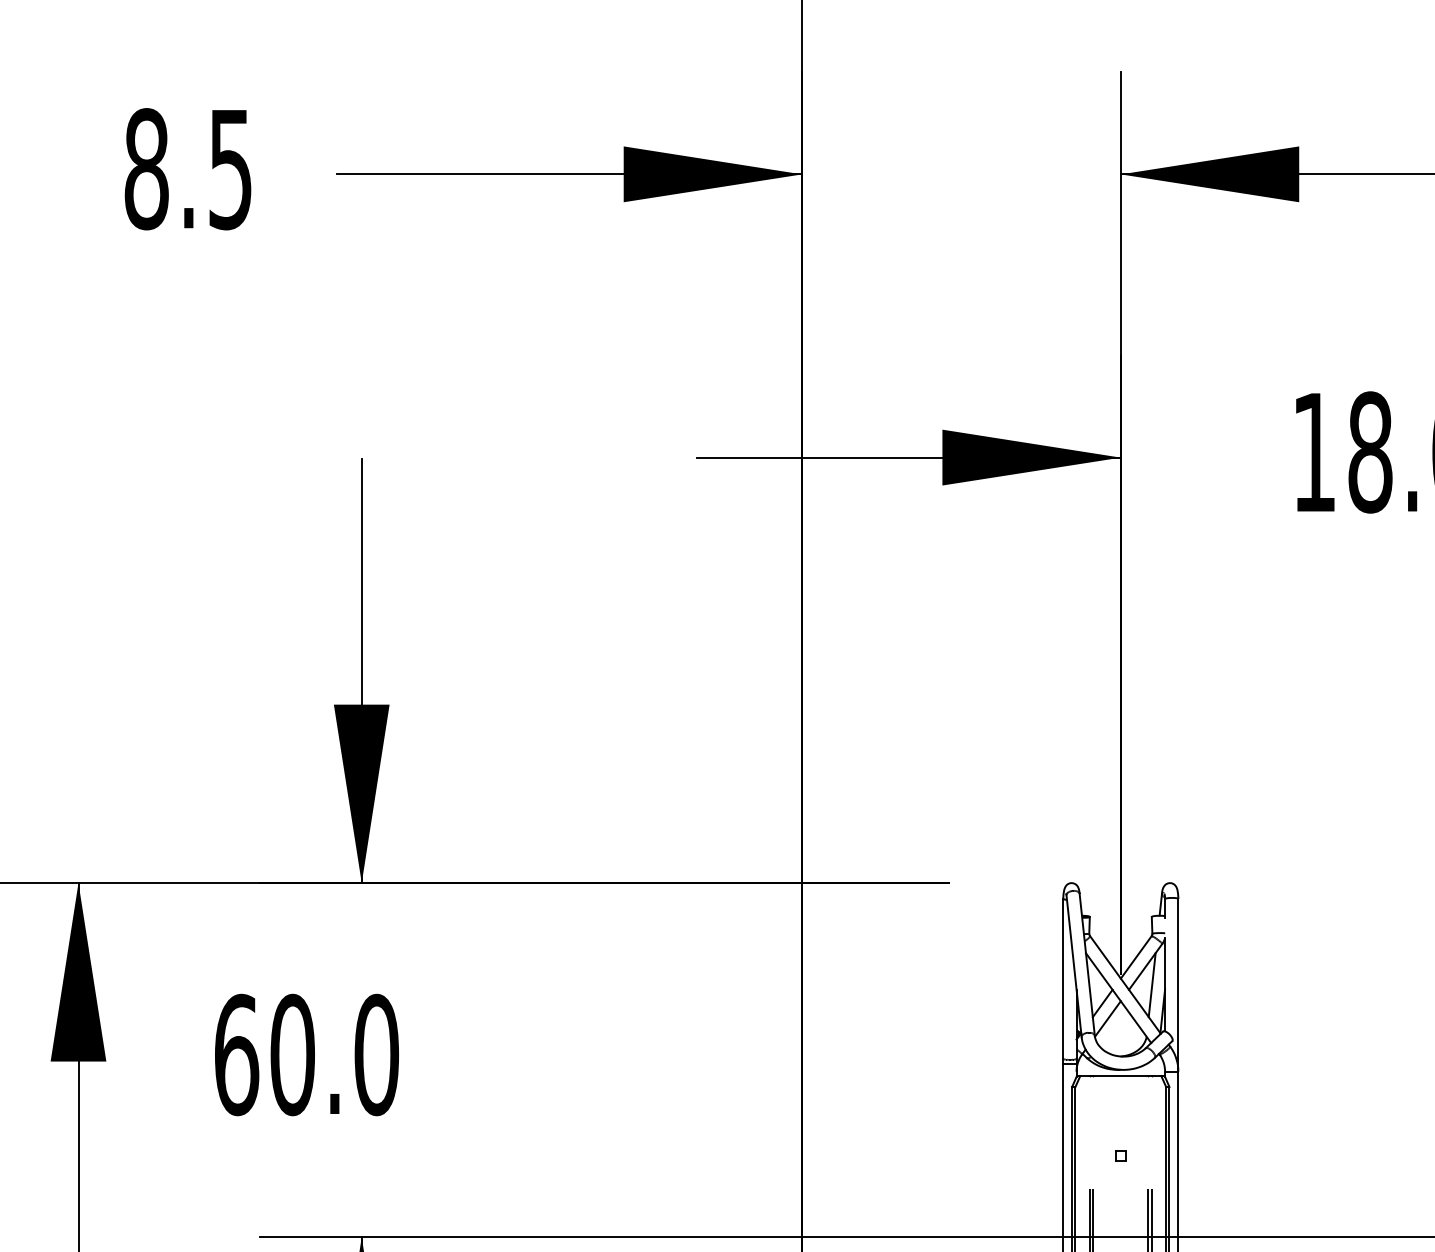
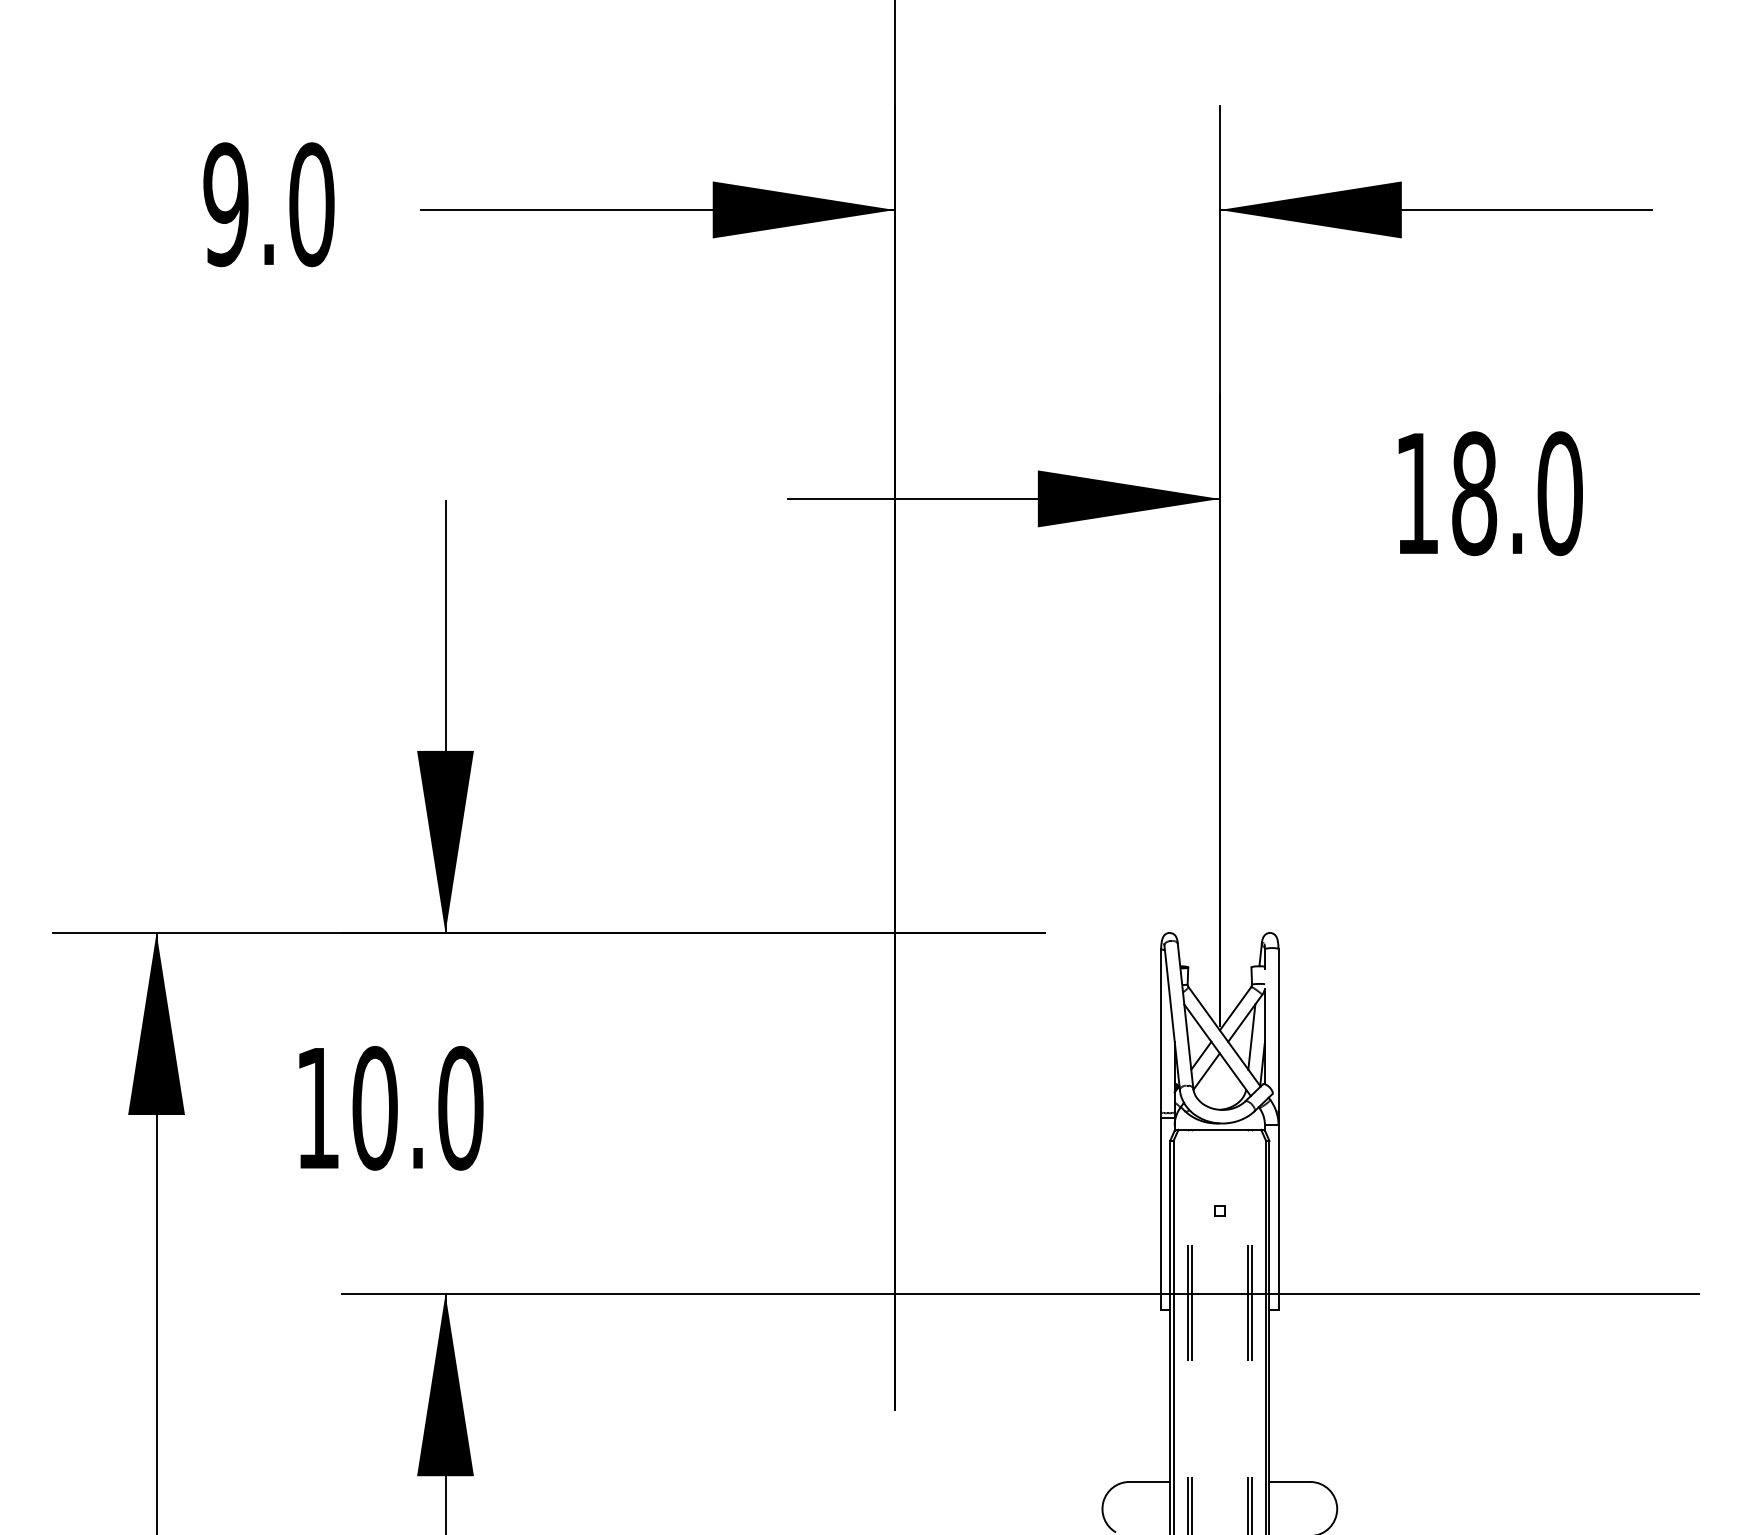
text: (188, 168) -> (268, 204), 8.5 -> 9.0
text: (236, 1055) -> (317, 1108), 60.0 -> 10.0

